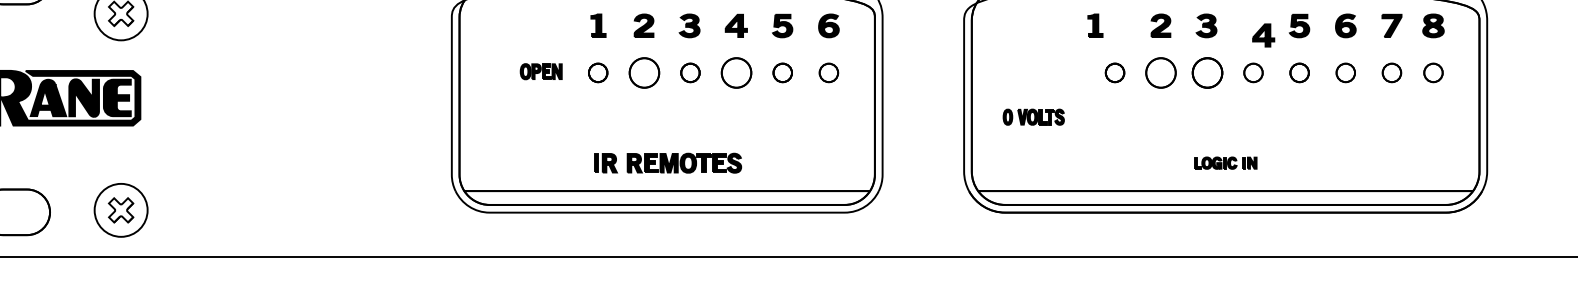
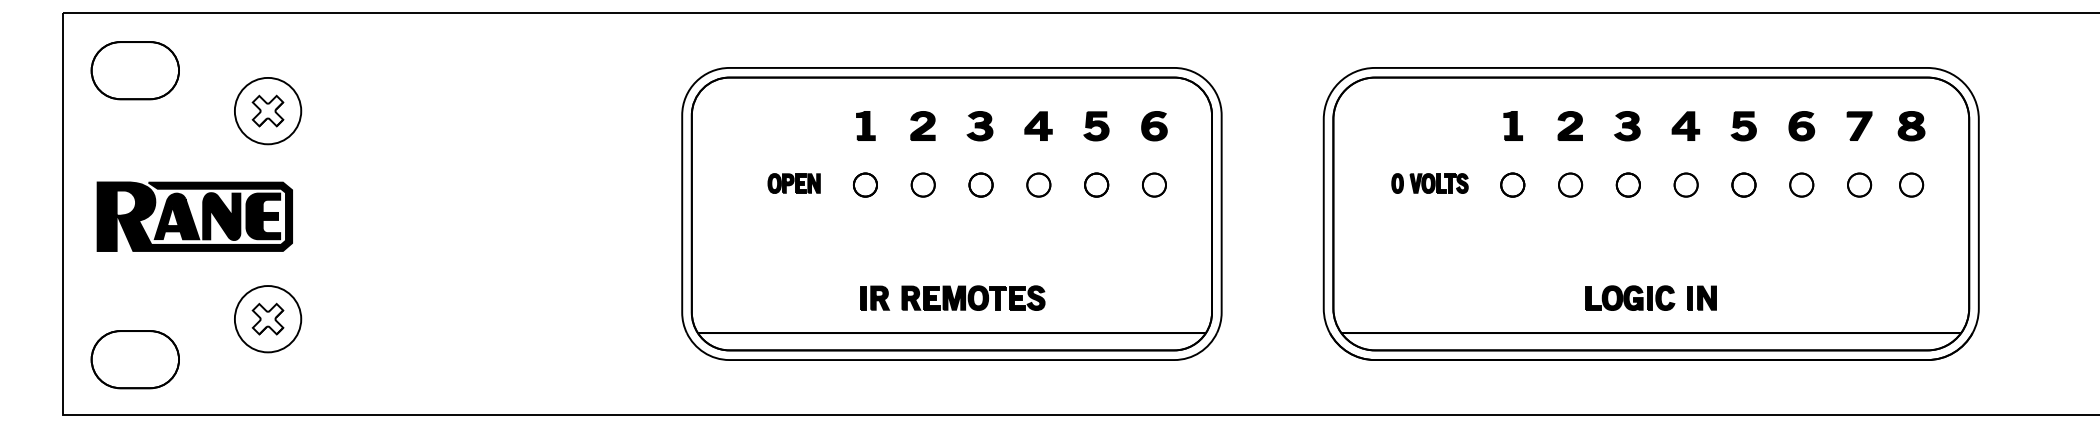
part: (1094, 25) -> (1512, 125), moved
part: (1263, 34) -> (1685, 125), moved
part: (643, 72) -> (922, 184), size x0.62
part: (736, 72) -> (1038, 184), size x0.62
part: (1161, 72) -> (1570, 184), size x0.62
part: (1206, 72) -> (1627, 184), size x0.62
part: (1033, 117) -> (1429, 183), moved
part: (1225, 162) -> (1650, 297), size x1.67
part: (121, 210) -> (268, 319), moved

